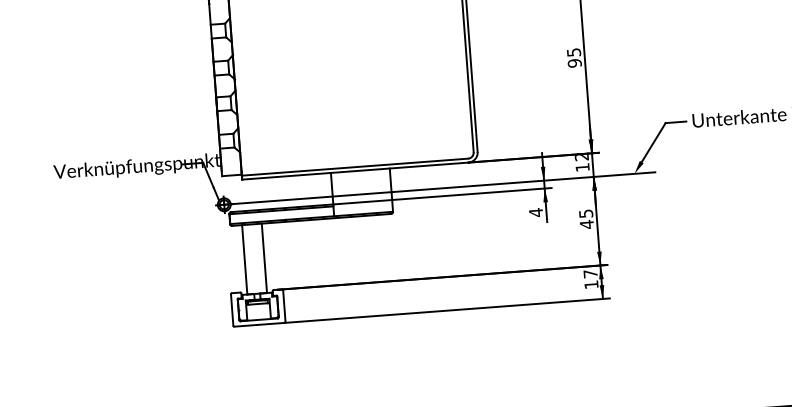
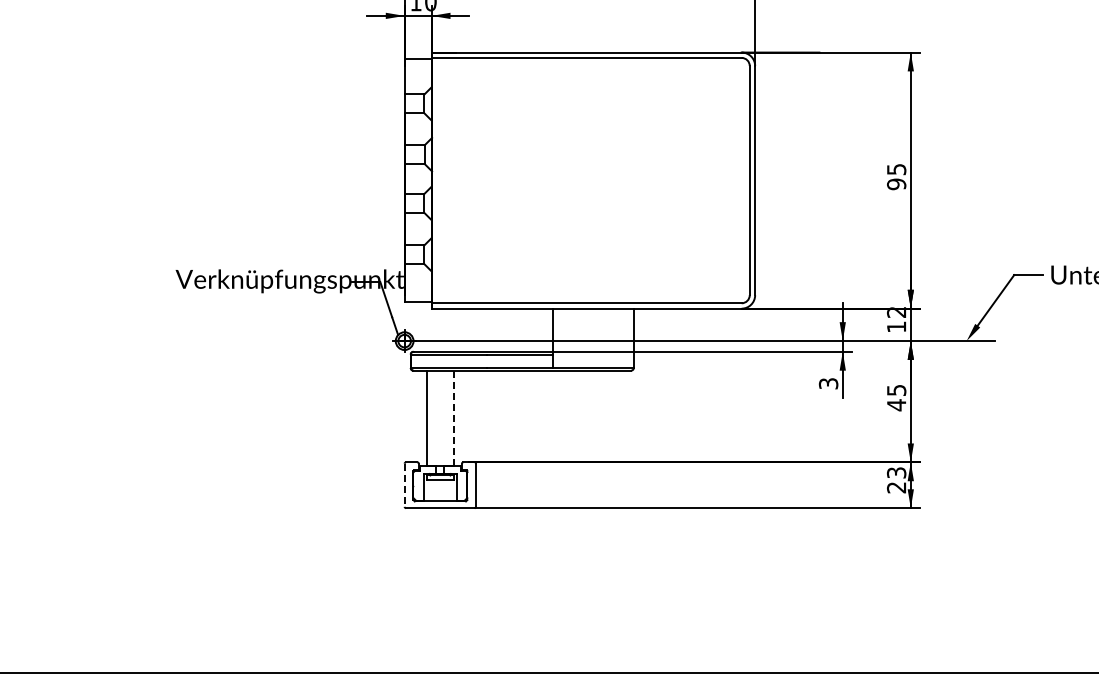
text: (536, 212) -> (828, 383), 4 -> 3
line: (264, 258) -> (453, 418), solid -> dashed
text: (590, 279) -> (896, 480), 17 -> 23
line: (232, 310) -> (404, 485), solid -> dashed

